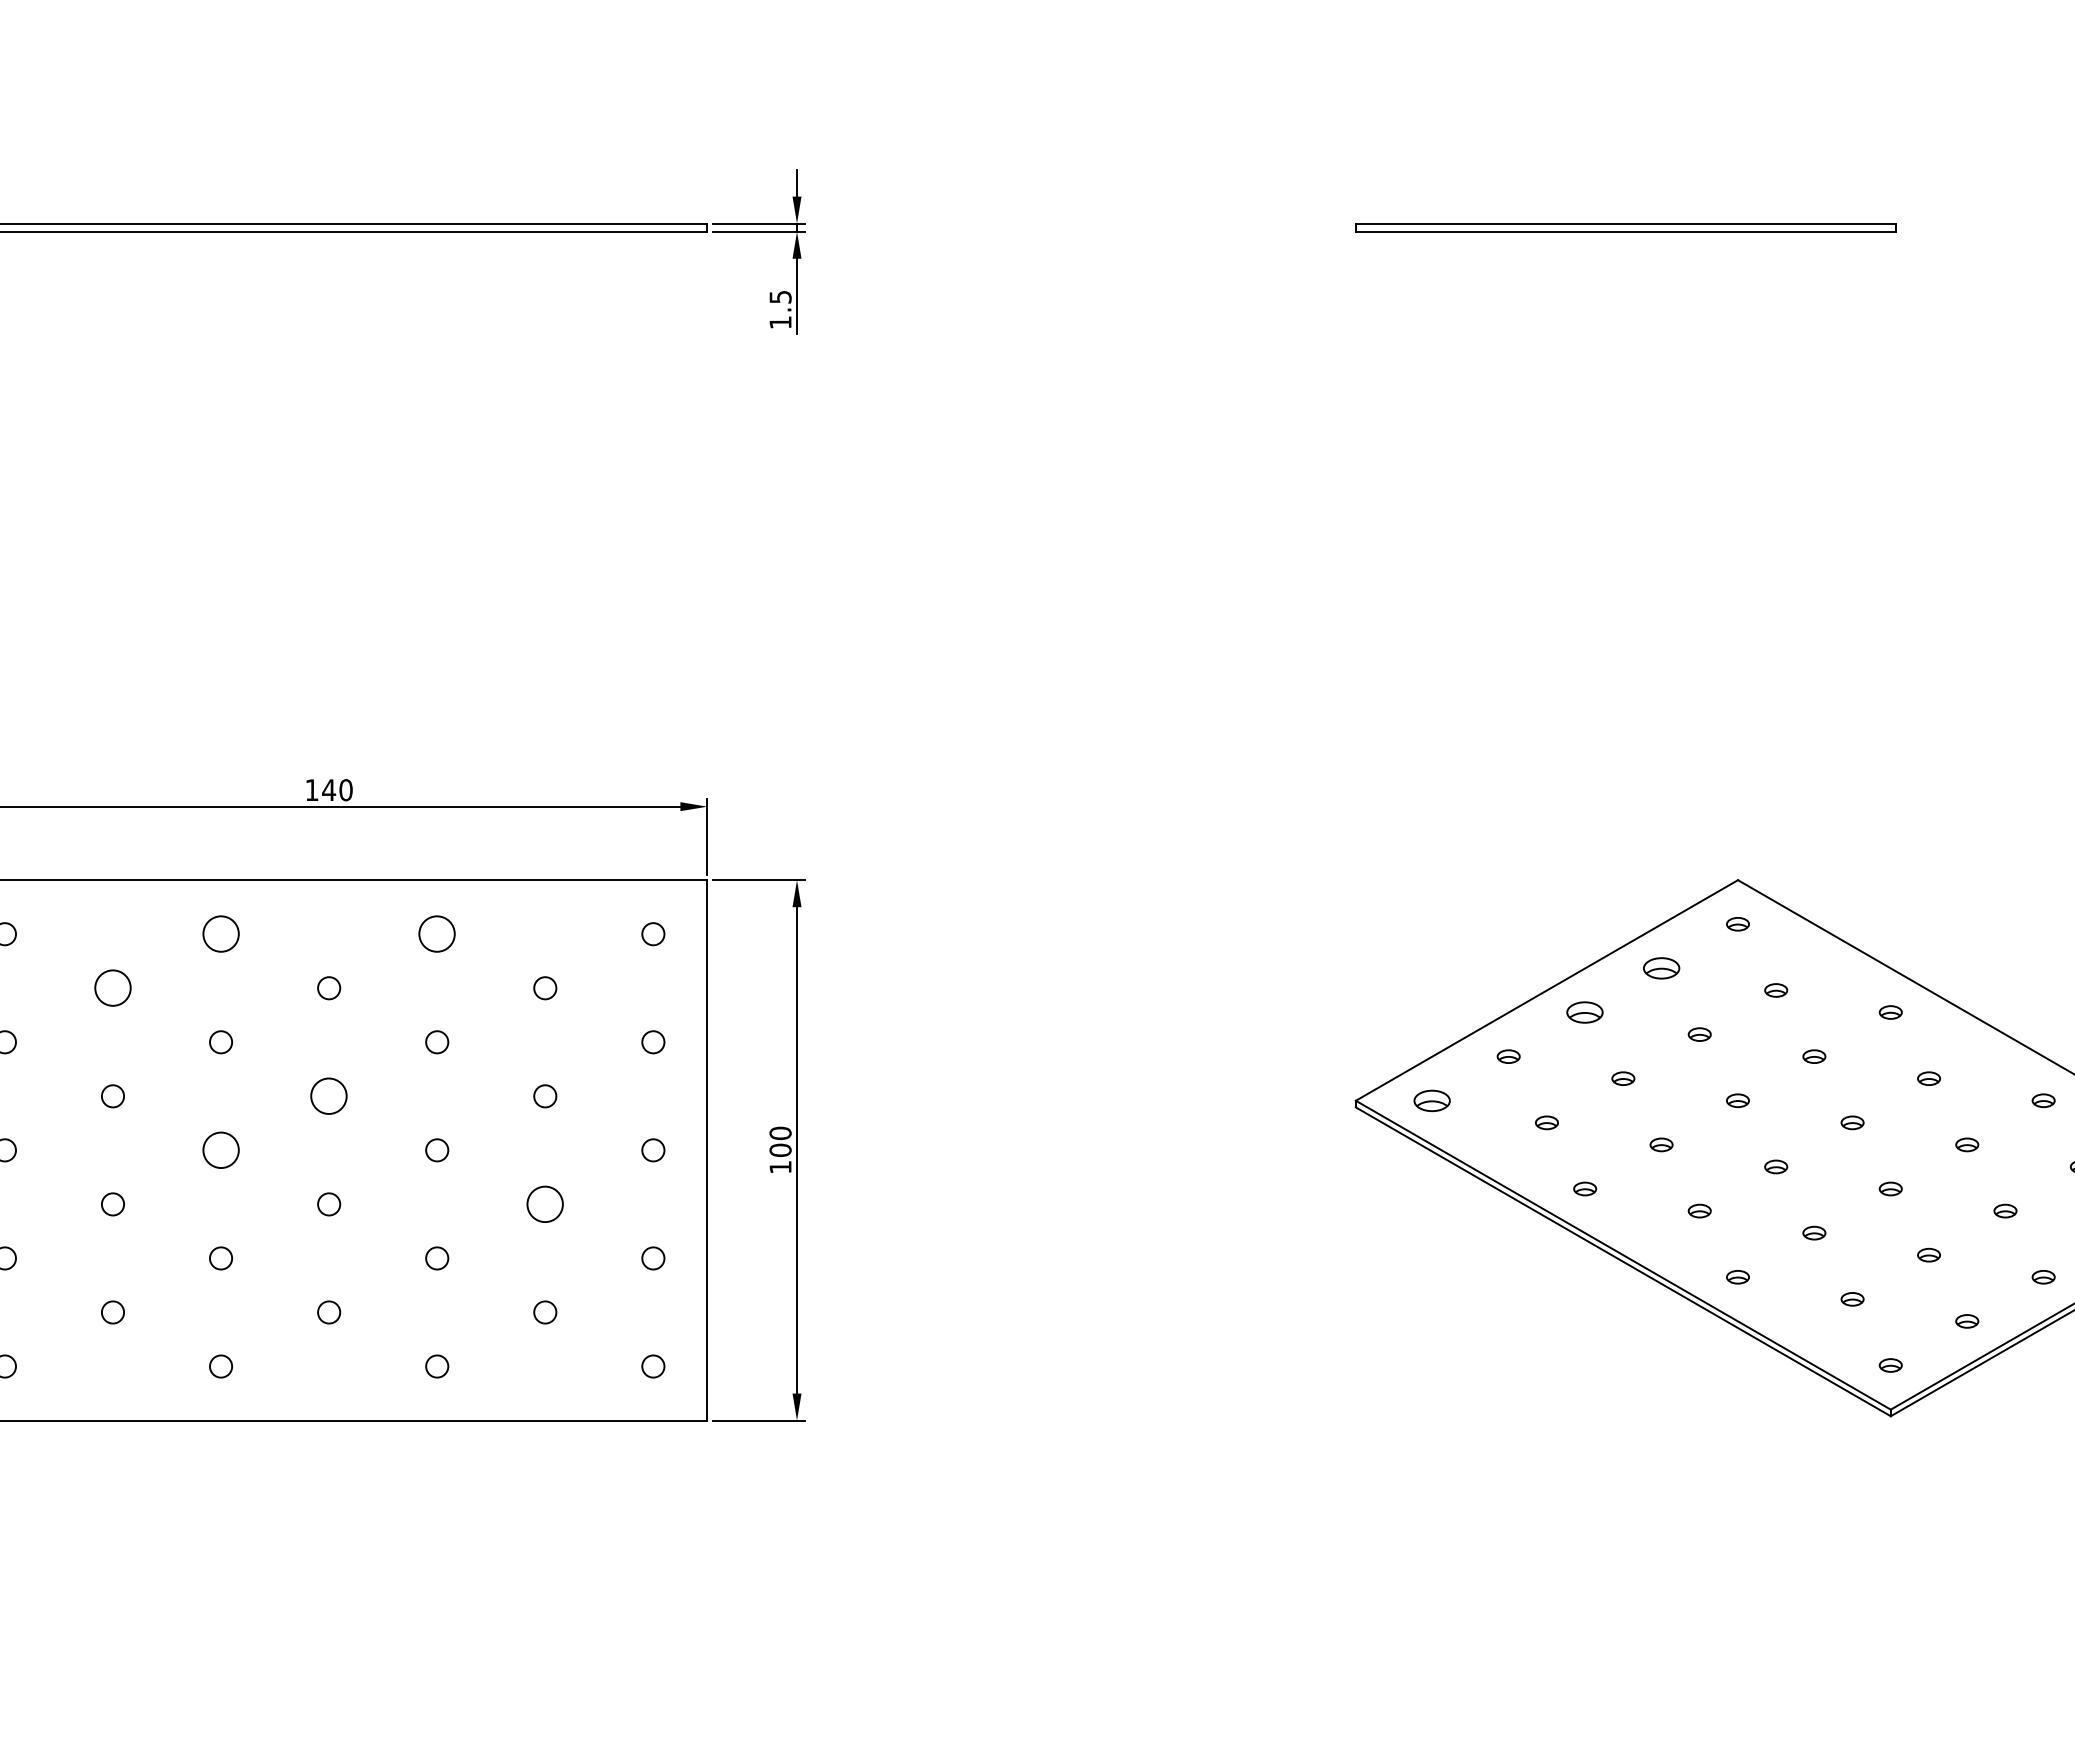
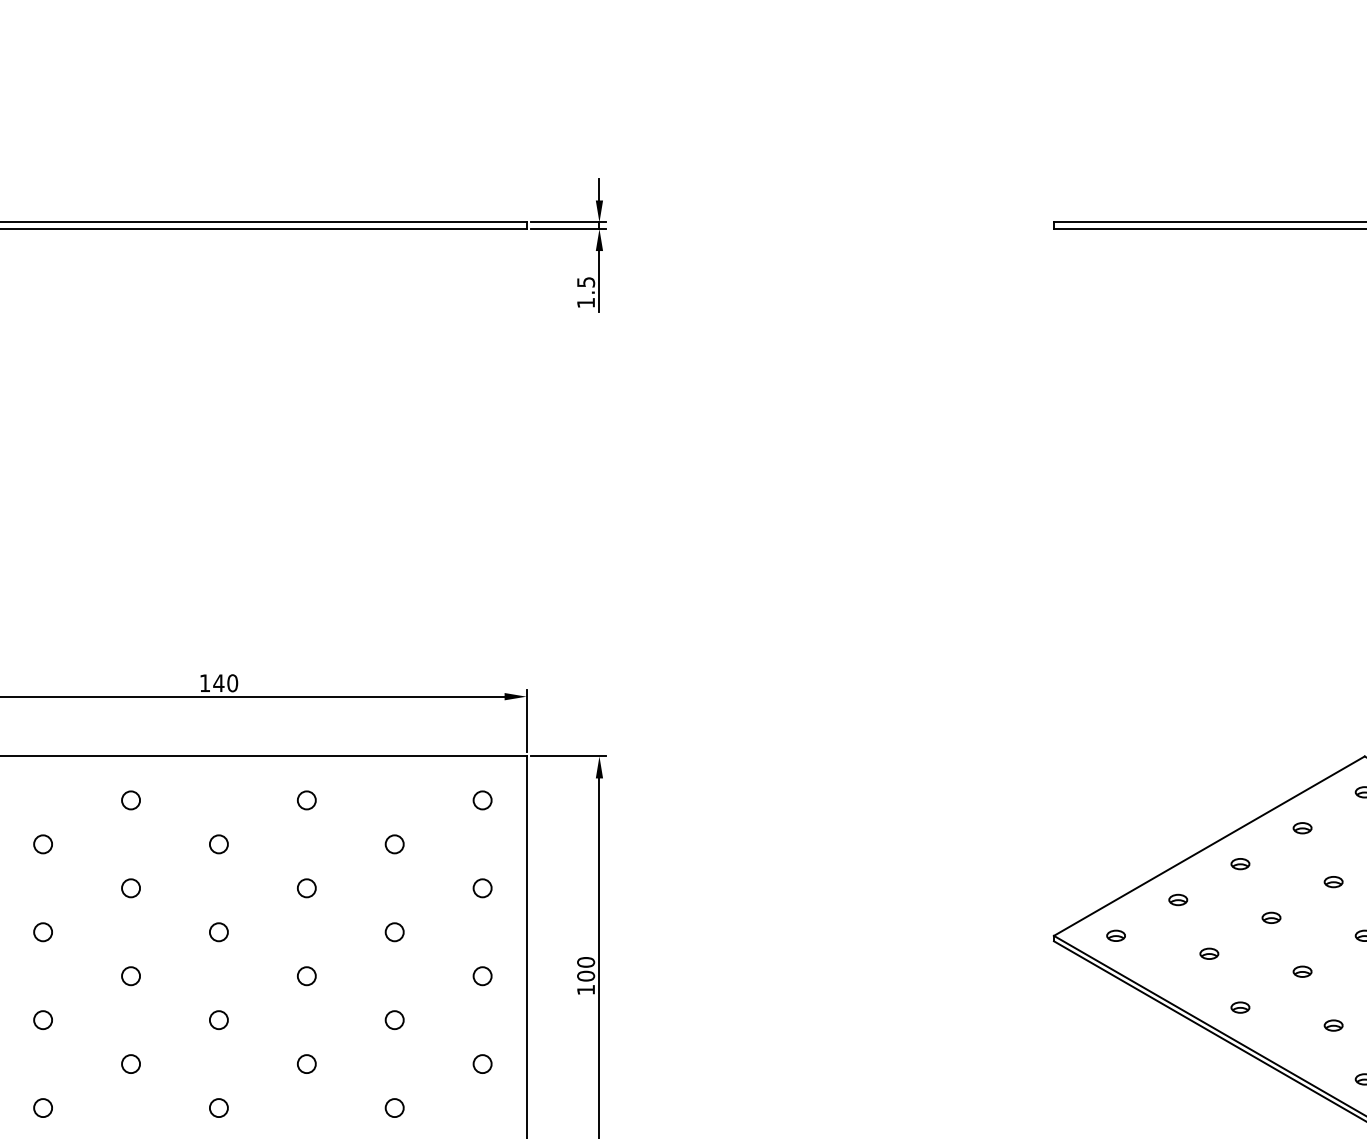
circle: (220, 934) -> (130, 800), size x0.62
circle: (437, 934) -> (307, 800), size x0.62
part: (1661, 968) -> (1302, 828), size x0.62
circle: (112, 988) -> (42, 844), size x0.62
part: (1585, 1012) -> (1240, 864), size x0.62
circle: (329, 1096) -> (219, 932), size x0.62
part: (1432, 1100) -> (1116, 935), size x0.62
circle: (220, 1150) -> (130, 976), size x0.62
circle: (545, 1204) -> (394, 1020), size x0.62

